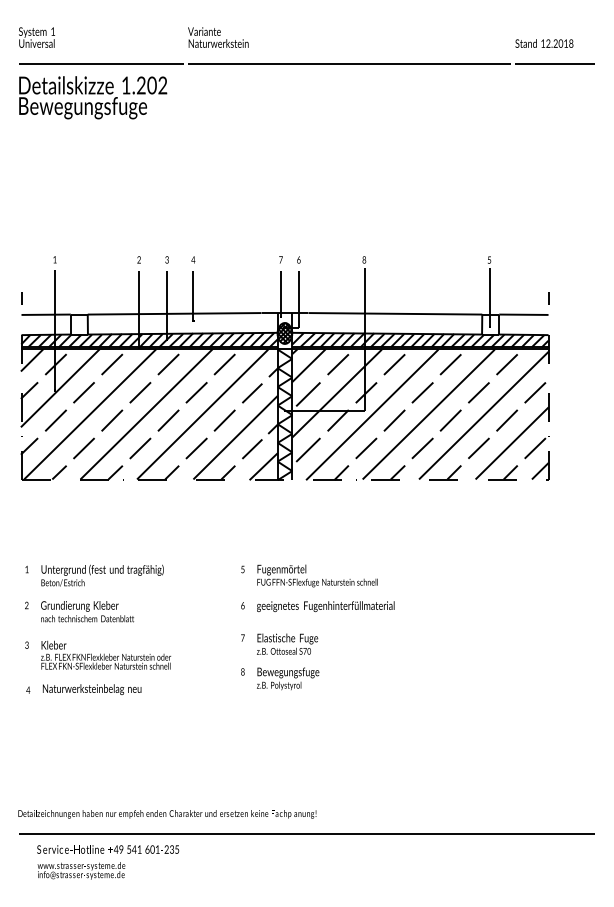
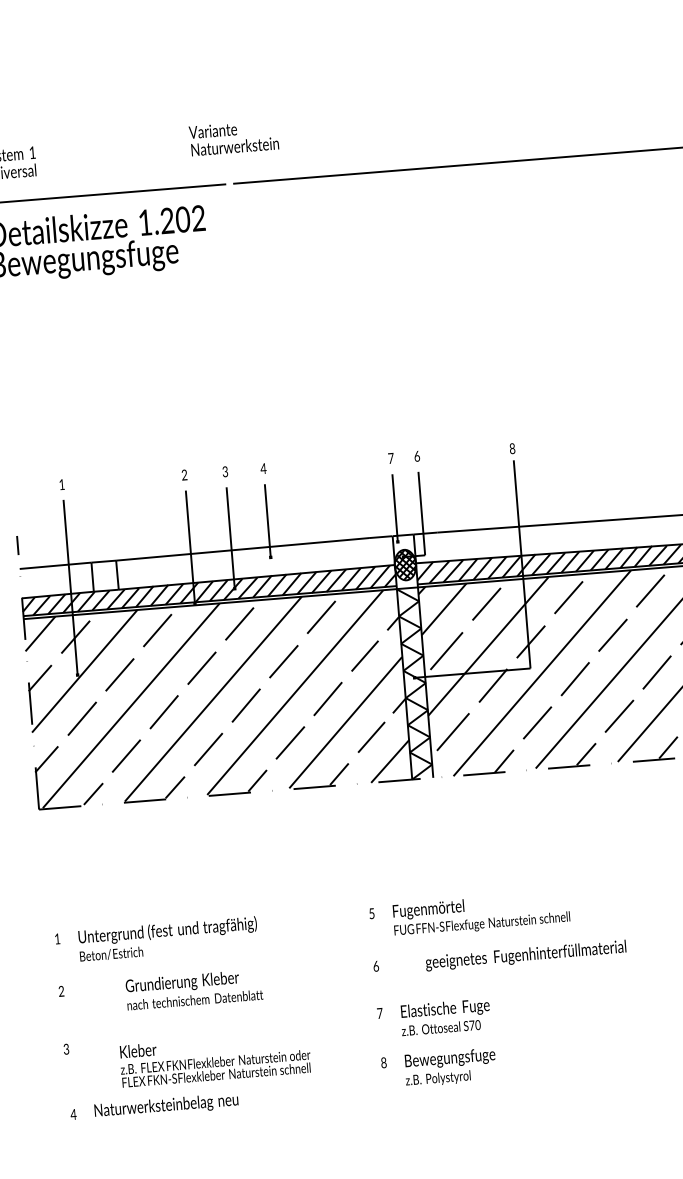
text: (218, 37) -> (234, 137), moved
text: (325, 606) -> (525, 955), moved
text: (87, 611) -> (194, 989), moved
text: (106, 654) -> (215, 1058), moved

